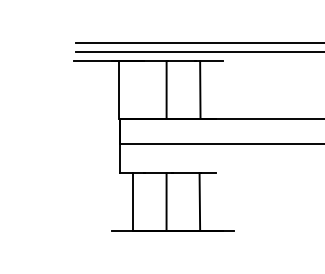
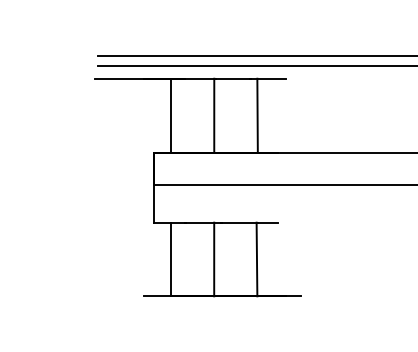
line: (119, 89) -> (171, 115), moved

